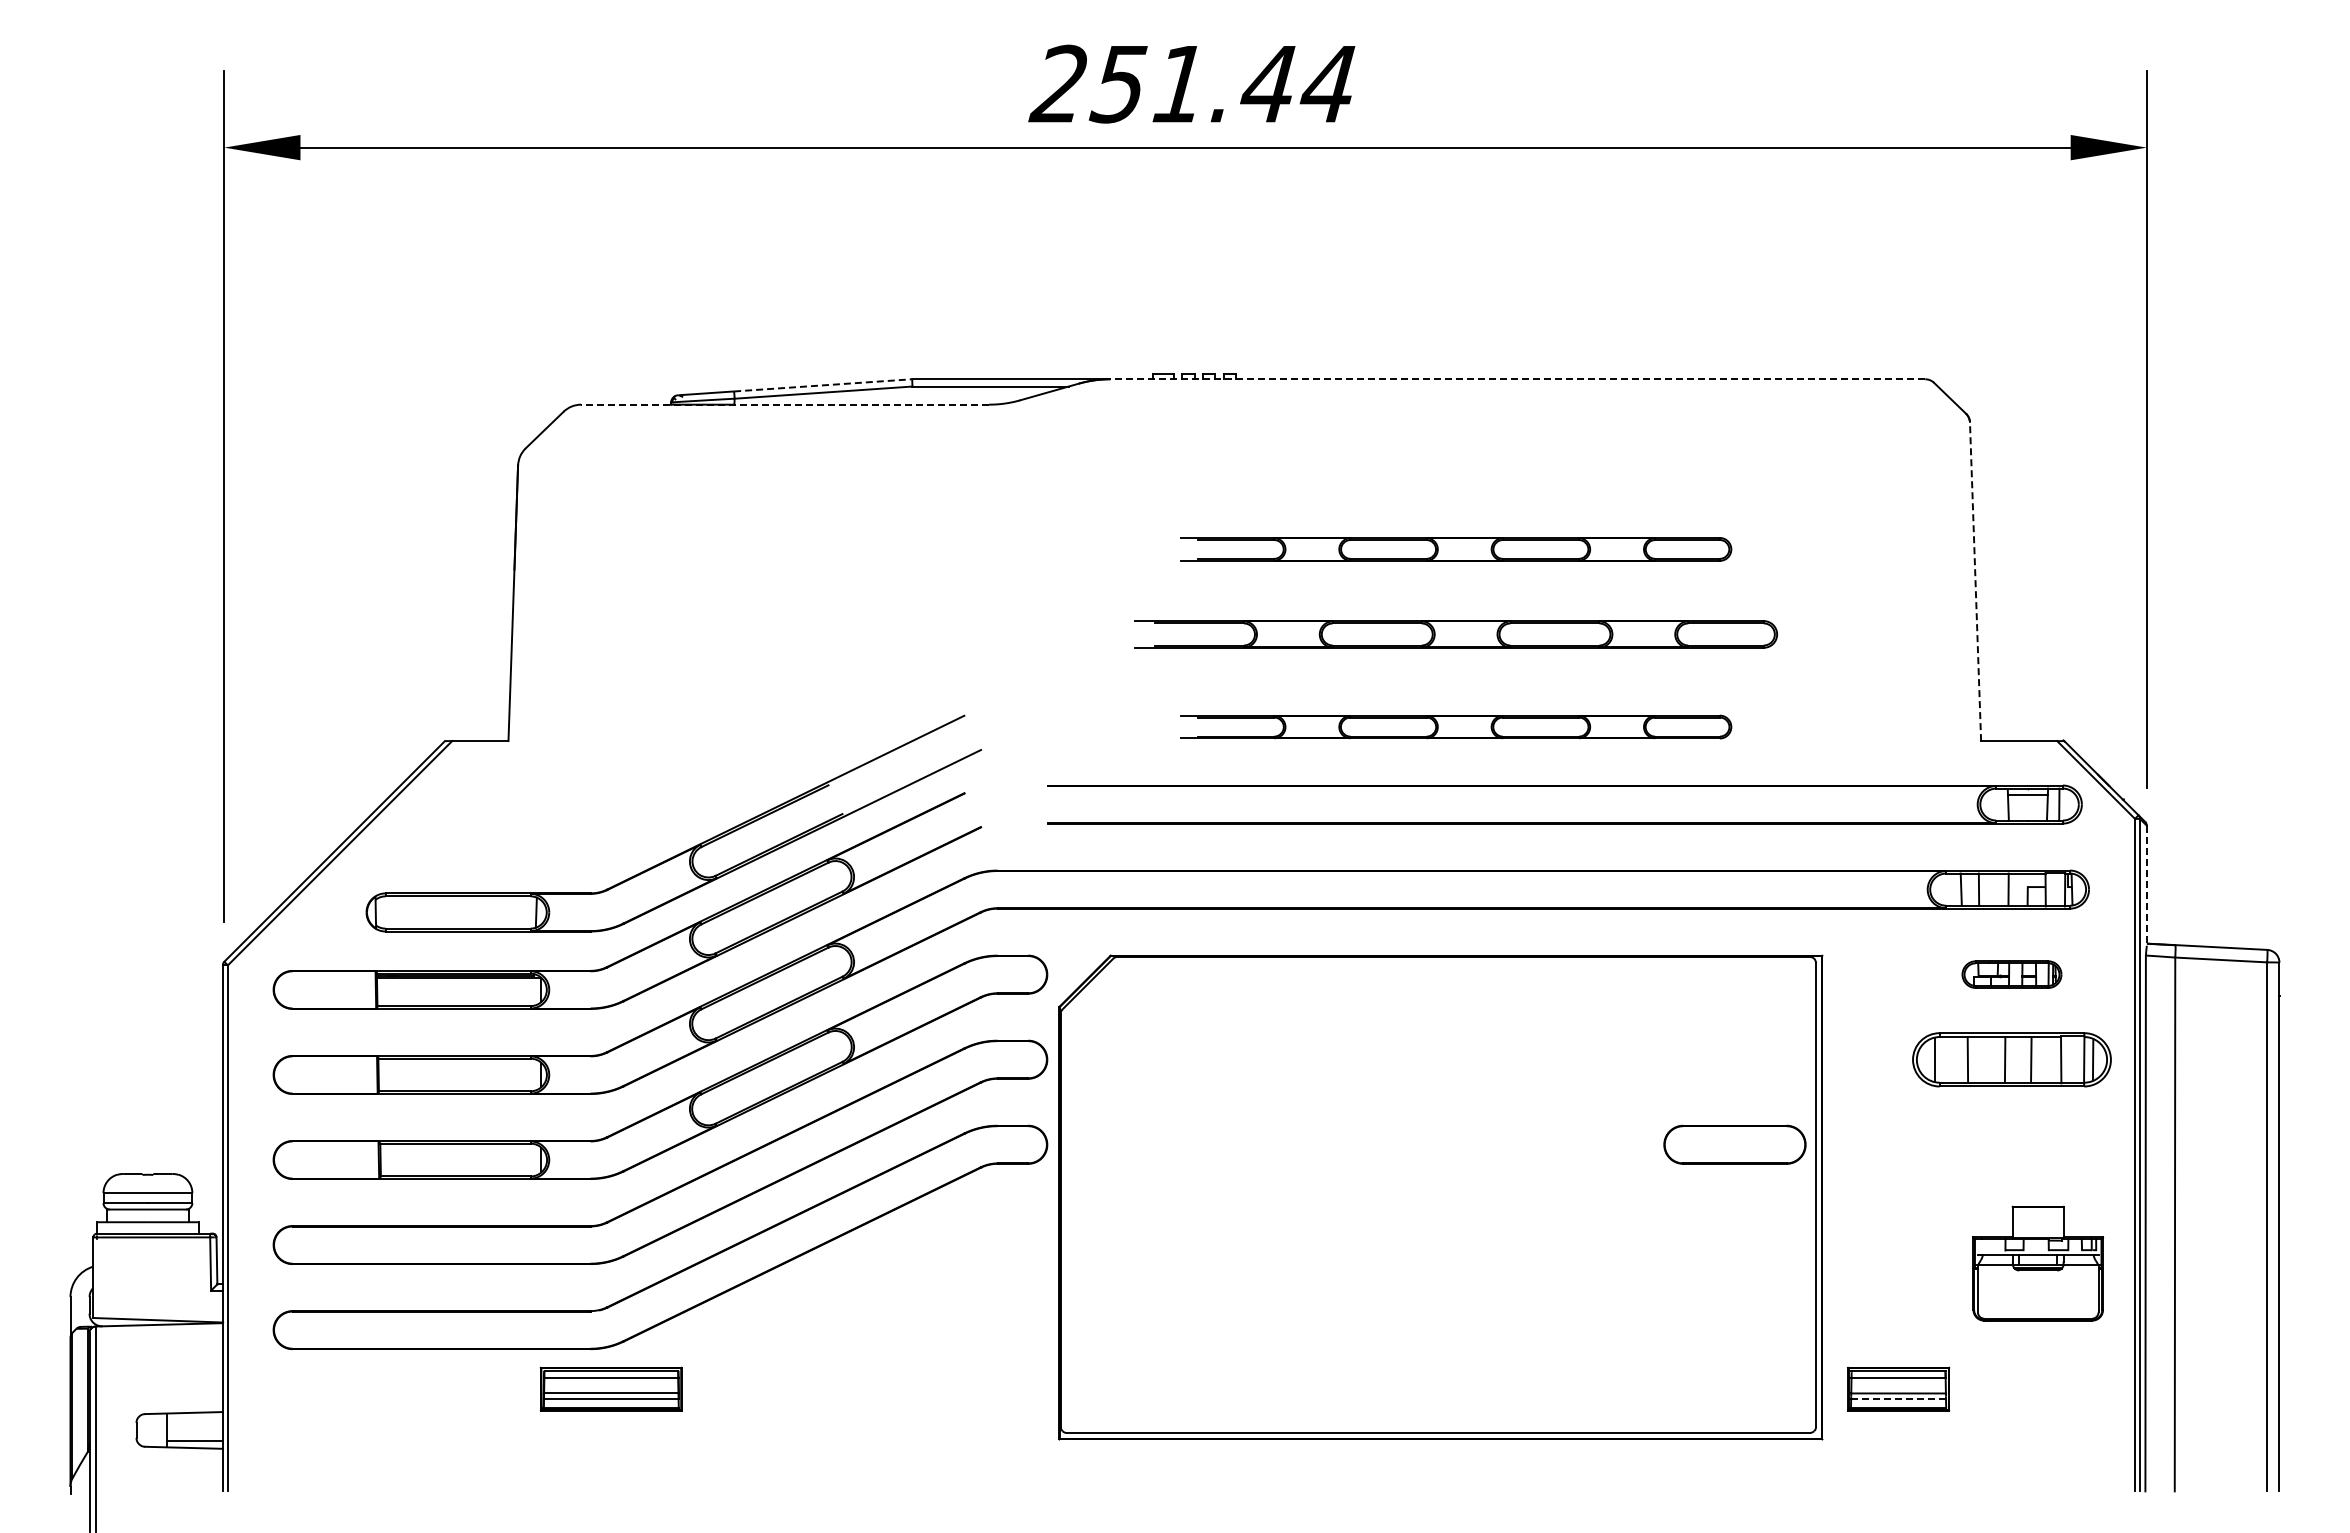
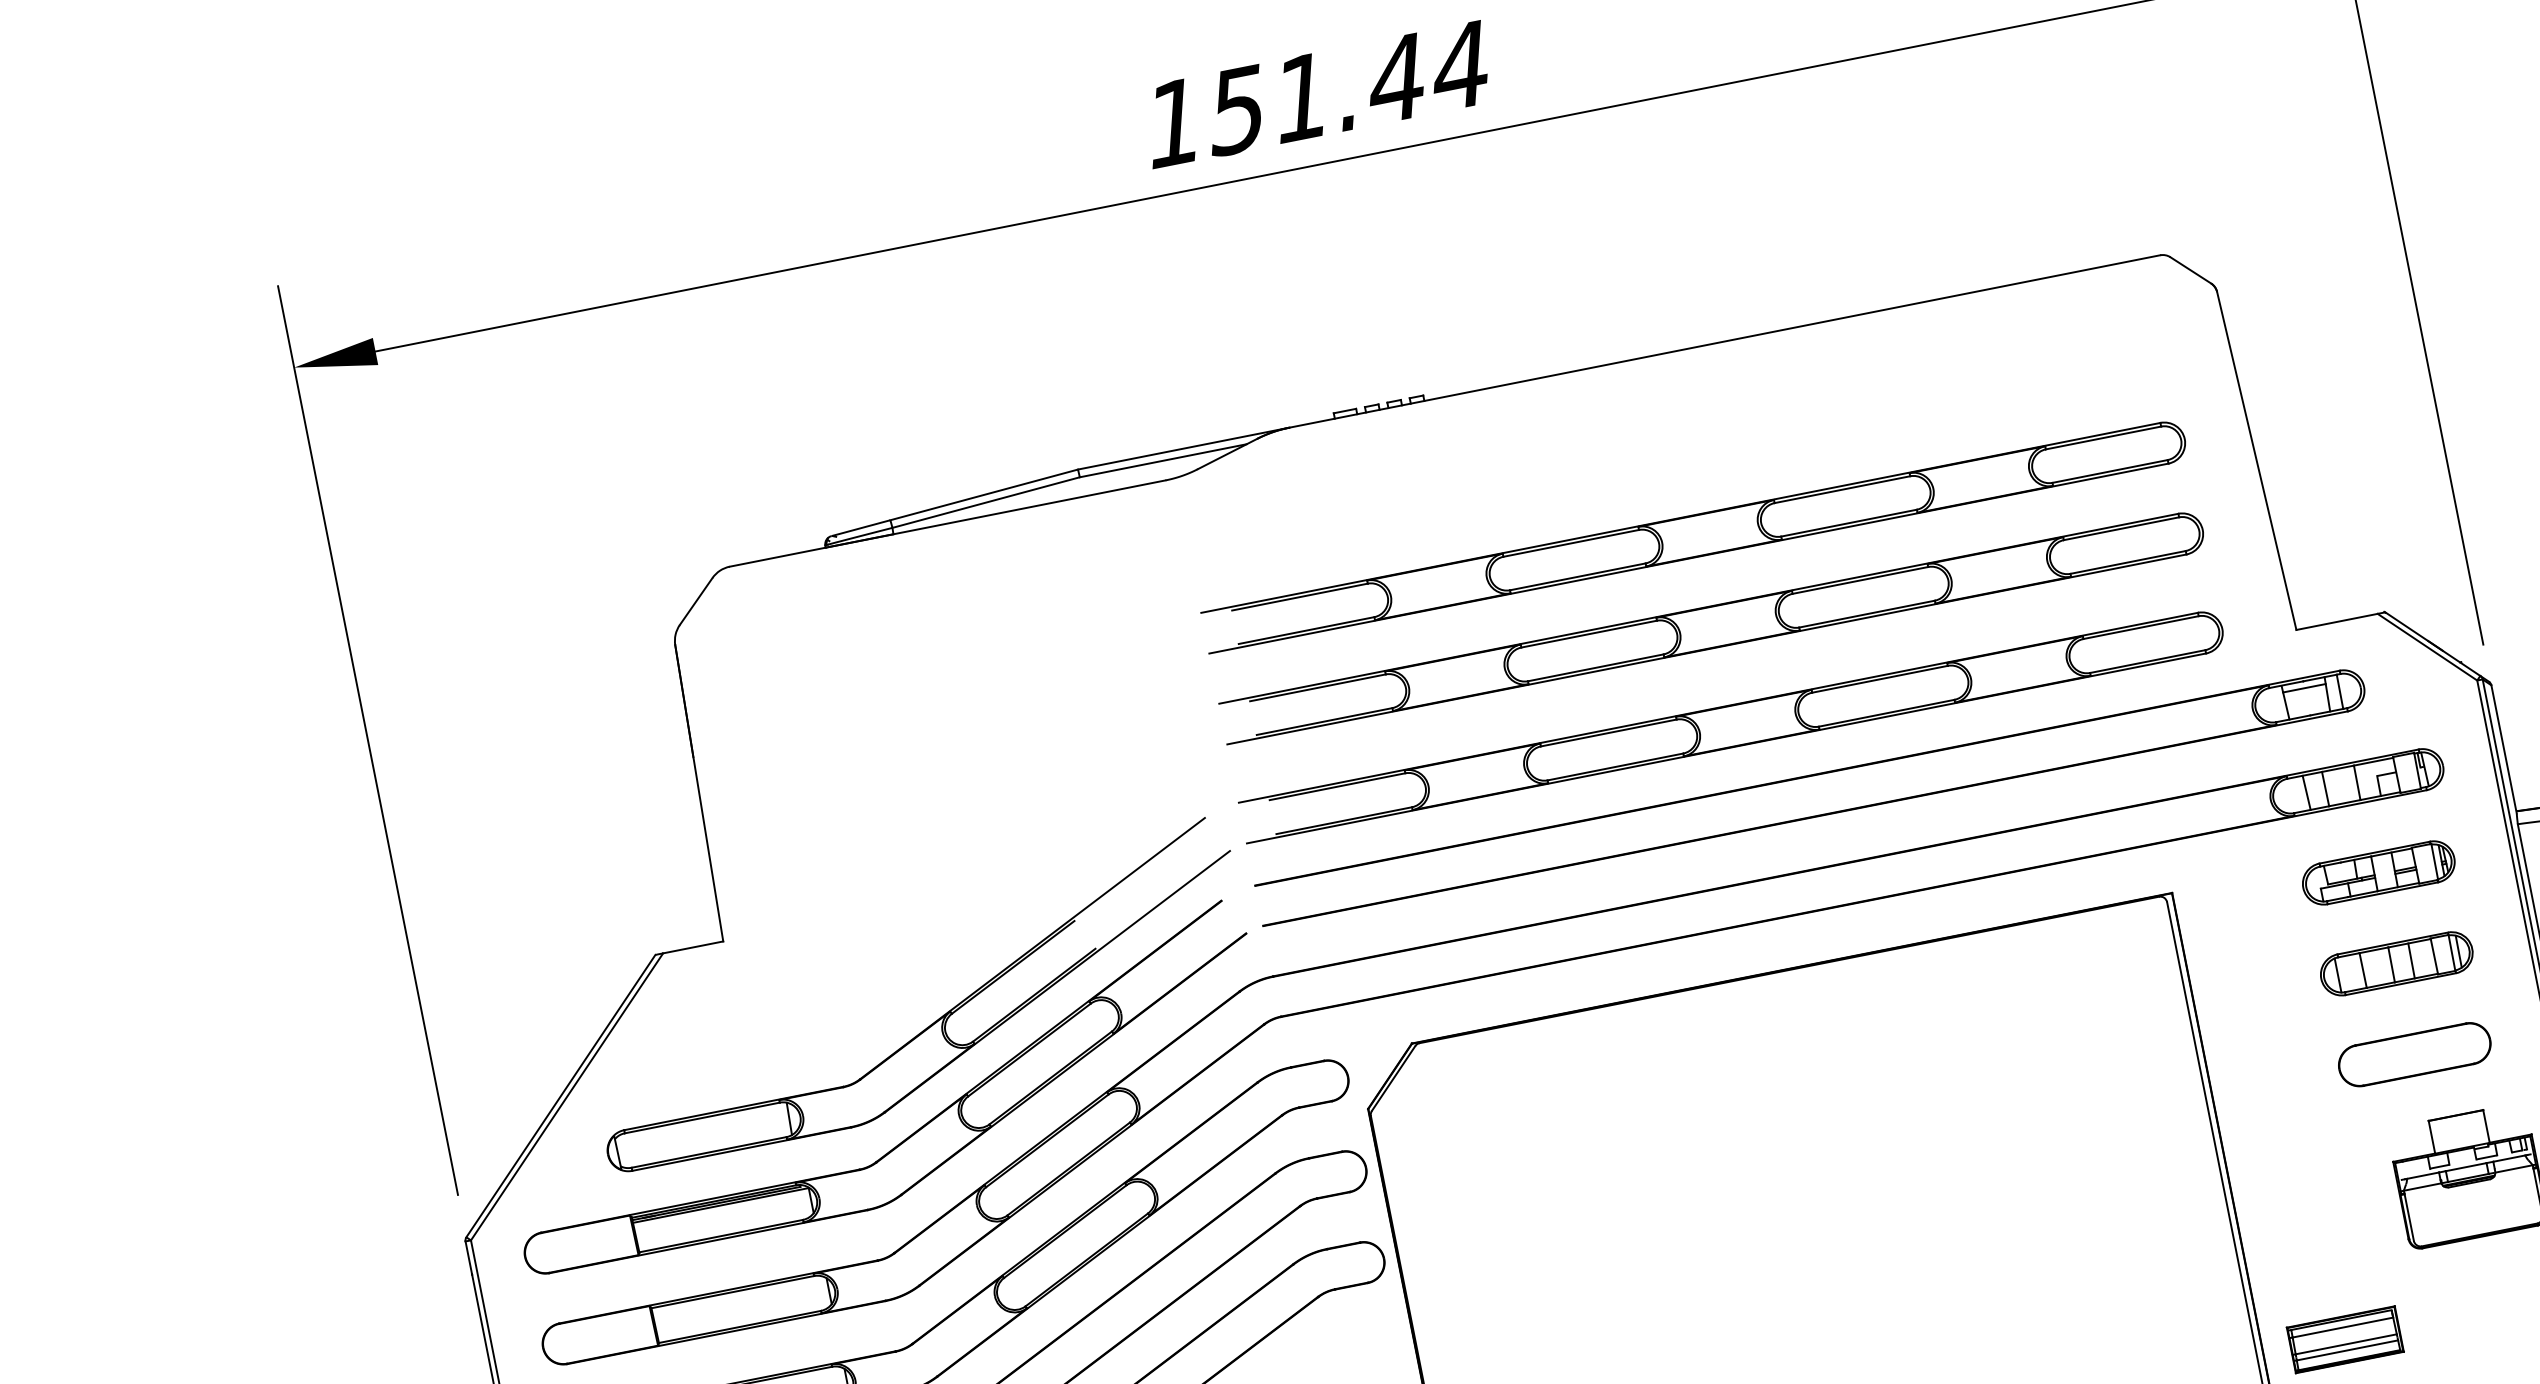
text: (1057, 83) -> (1170, 122), 251.44 -> 151.44
line: (1517, 379) -> (1724, 341), dashed -> solid
line: (823, 385) -> (984, 494), dashed -> solid
line: (785, 404) -> (948, 523), dashed -> solid
part: (1456, 549) -> (1695, 536), size x1.67
line: (1975, 581) -> (2256, 460), dashed -> solid
part: (1456, 634) -> (1713, 627), size x1.43
part: (1456, 726) -> (1732, 725), size x1.67
part: (1564, 786) -> (1807, 777), moved
line: (2146, 886) -> (2503, 750), dashed -> solid
part: (2011, 974) -> (2378, 872), size x1.43
part: (2011, 1059) -> (2396, 963), size x0.71
part: (1734, 1144) -> (2414, 1054), moved
line: (1898, 1399) -> (2347, 1350), dashed -> solid

